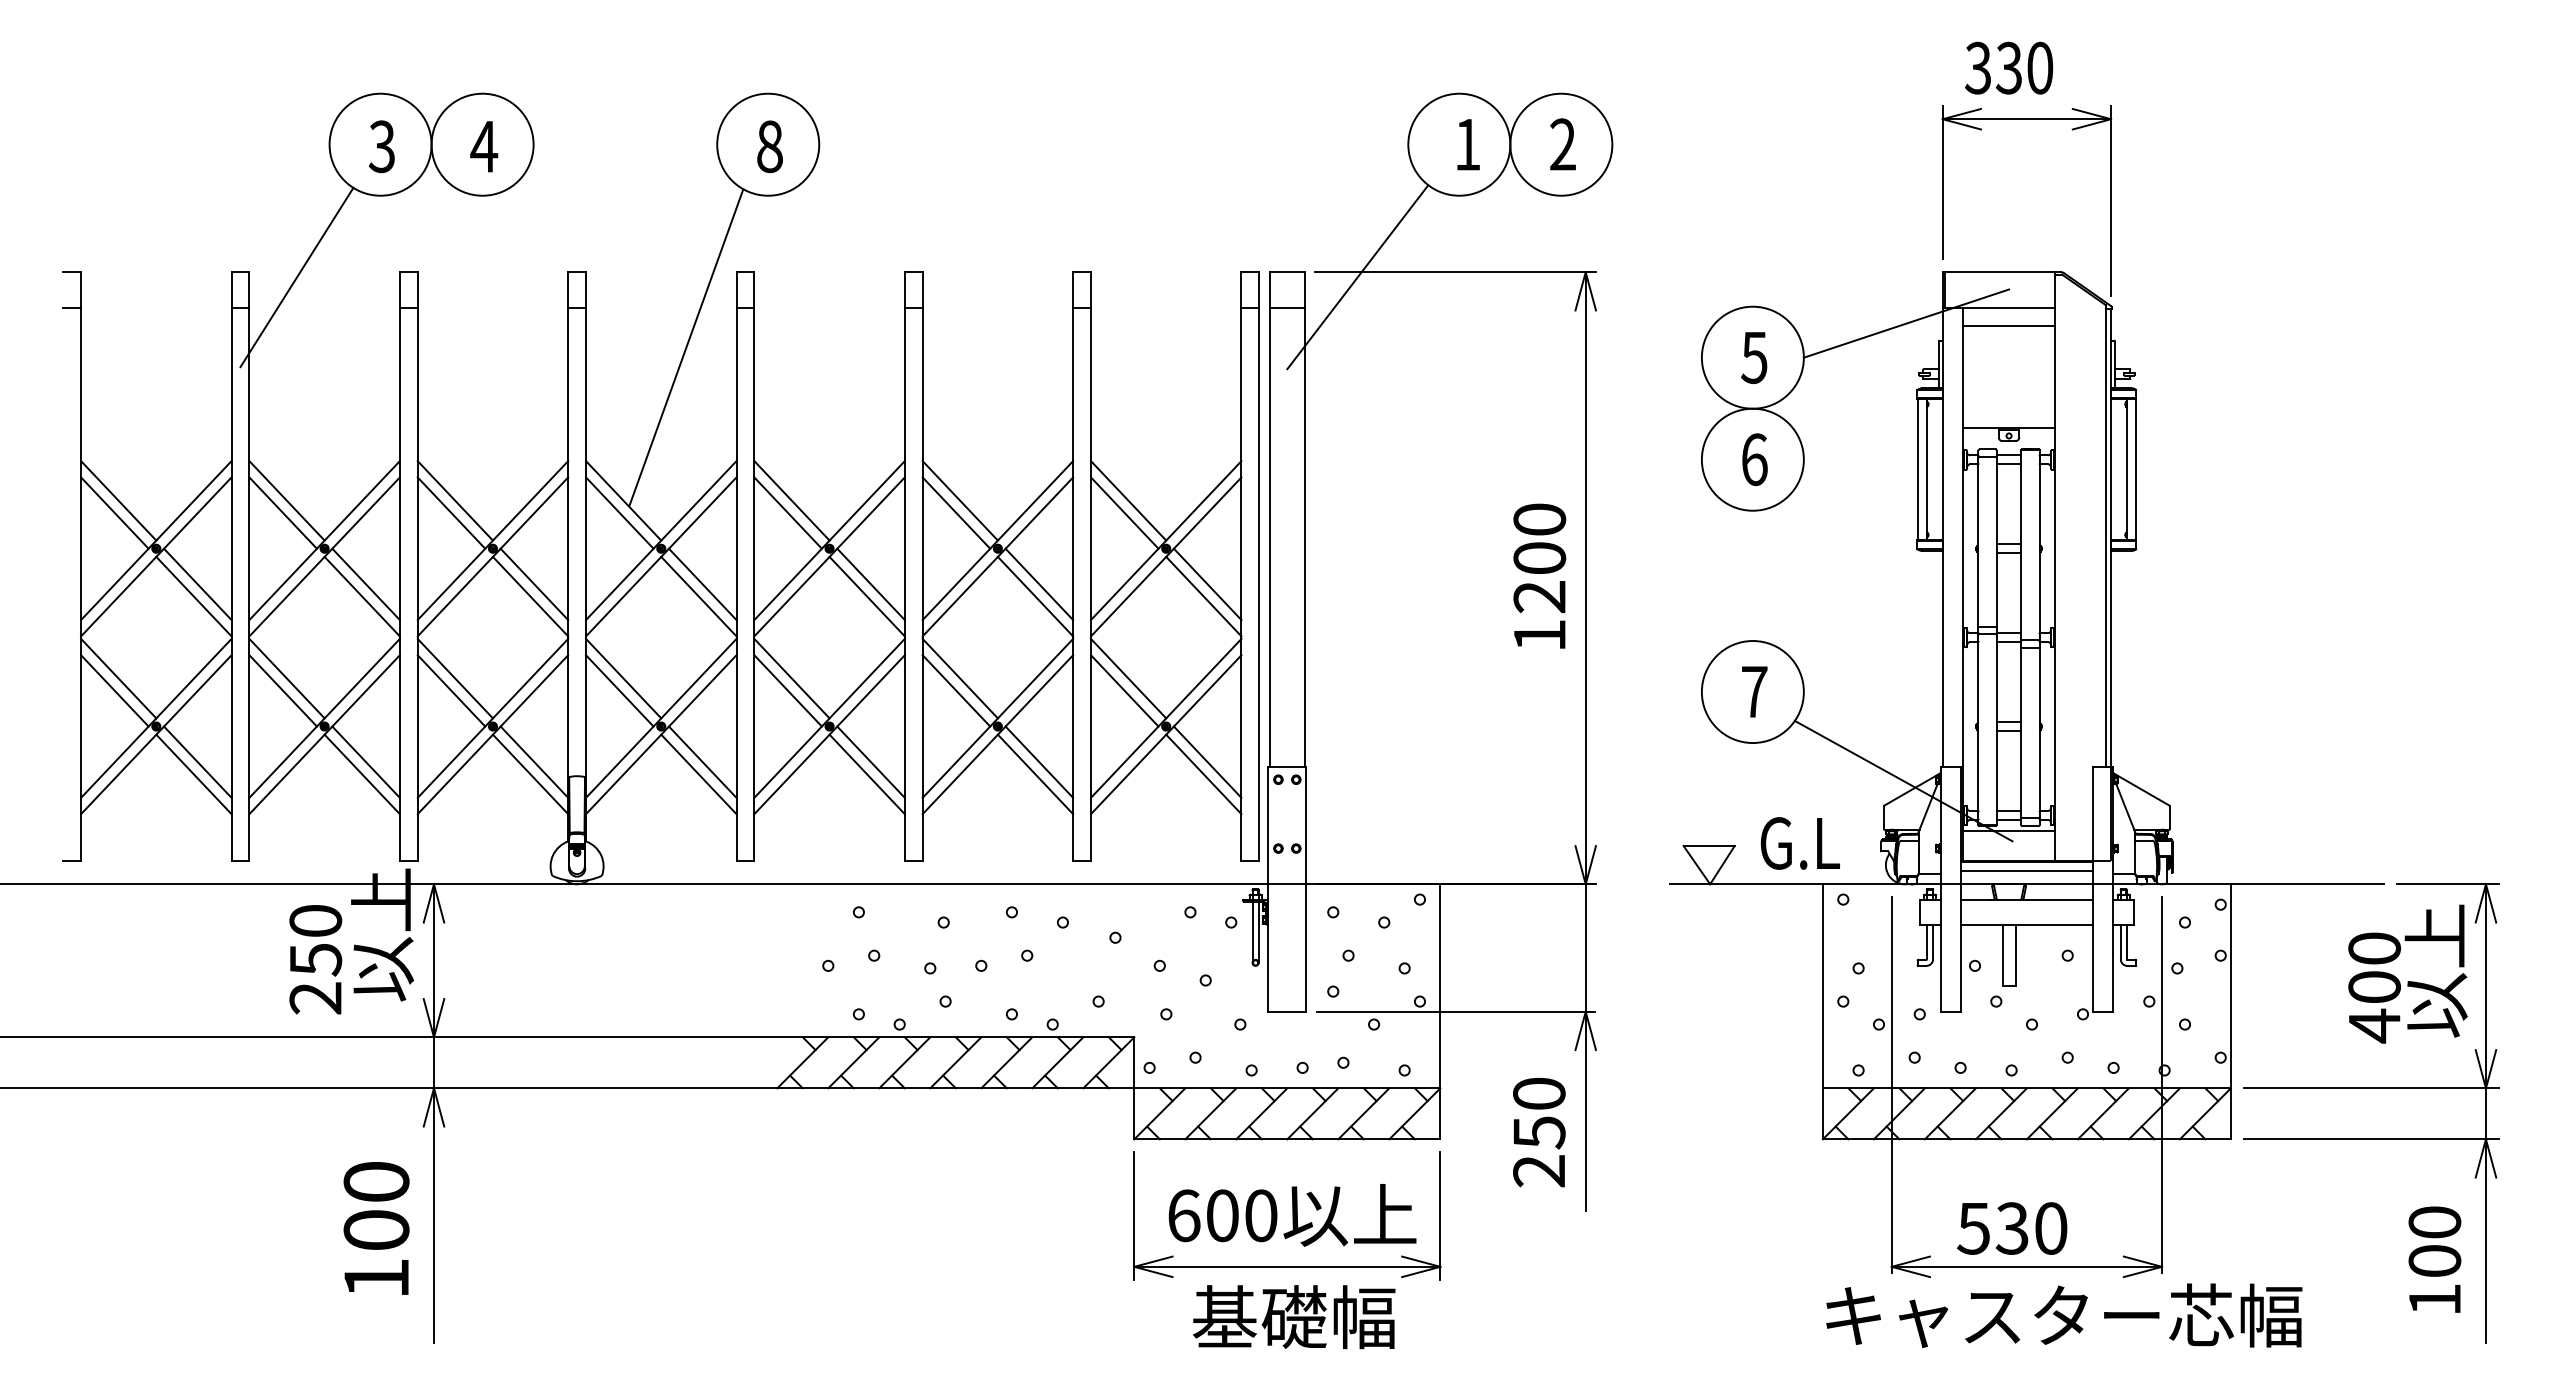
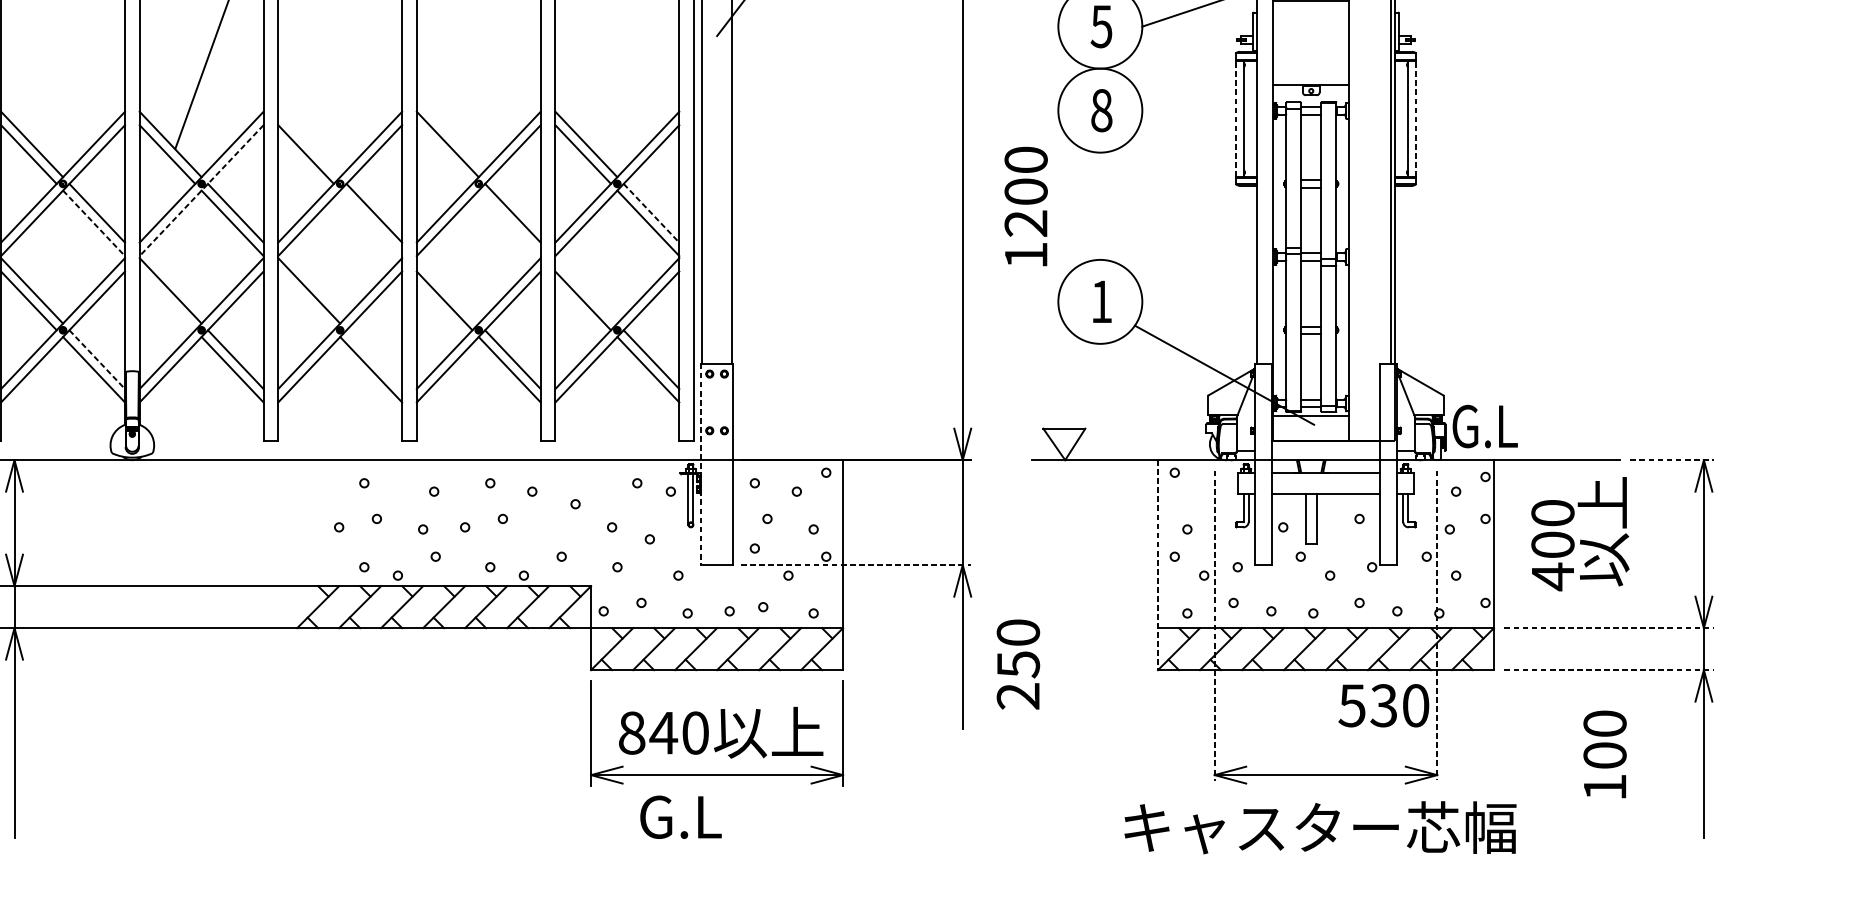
text: (1754, 459) -> (1101, 110), 6 -> 8
line: (1917, 469) -> (1235, 118), solid -> dashed
line: (2136, 469) -> (1416, 118), solid -> dashed
line: (791, 500) -> (308, 144), removed
line: (956, 512) -> (444, 154), removed
line: (660, 557) -> (201, 191), solid -> dashed
text: (1539, 575) -> (1025, 205), moved
line: (1208, 584) -> (652, 213), solid -> dashed
line: (530, 596) -> (93, 223), solid -> dashed
line: (866, 596) -> (370, 223), removed
line: (1035, 596) -> (509, 223), removed
line: (959, 678) -> (447, 290), removed
line: (1128, 678) -> (586, 290), removed
line: (619, 690) -> (167, 300), removed
line: (787, 690) -> (305, 300), removed
text: (1754, 691) -> (1101, 301), 7 -> 1
line: (870, 761) -> (373, 359), removed
line: (534, 762) -> (97, 359), solid -> dashed
text: (1799, 843) -> (1484, 426), moved
line: (2026, 871) -> (1325, 449), removed
line: (2448, 884) -> (1673, 460), solid -> dashed
line: (1268, 889) -> (701, 464), solid -> dashed
text: (2407, 973) -> (1580, 533), moved
line: (1456, 1011) -> (856, 564), solid -> dashed
line: (1822, 1011) -> (1157, 564), solid -> dashed
line: (1891, 1085) -> (1214, 625), solid -> dashed
line: (2162, 1085) -> (1437, 625), solid -> dashed
line: (2371, 1088) -> (1609, 628), solid -> dashed
text: (1539, 1132) -> (1018, 664), moved
line: (2371, 1139) -> (1609, 670), solid -> dashed
text: (1203, 1215) -> (648, 732), 600 -> 840
text: (2012, 1228) -> (1384, 705), moved
text: (2434, 1259) -> (1604, 754), moved
text: (2064, 1315) -> (1320, 827), moved
text: (1293, 1317) -> (722, 816), 基礎幅 -> G.L

